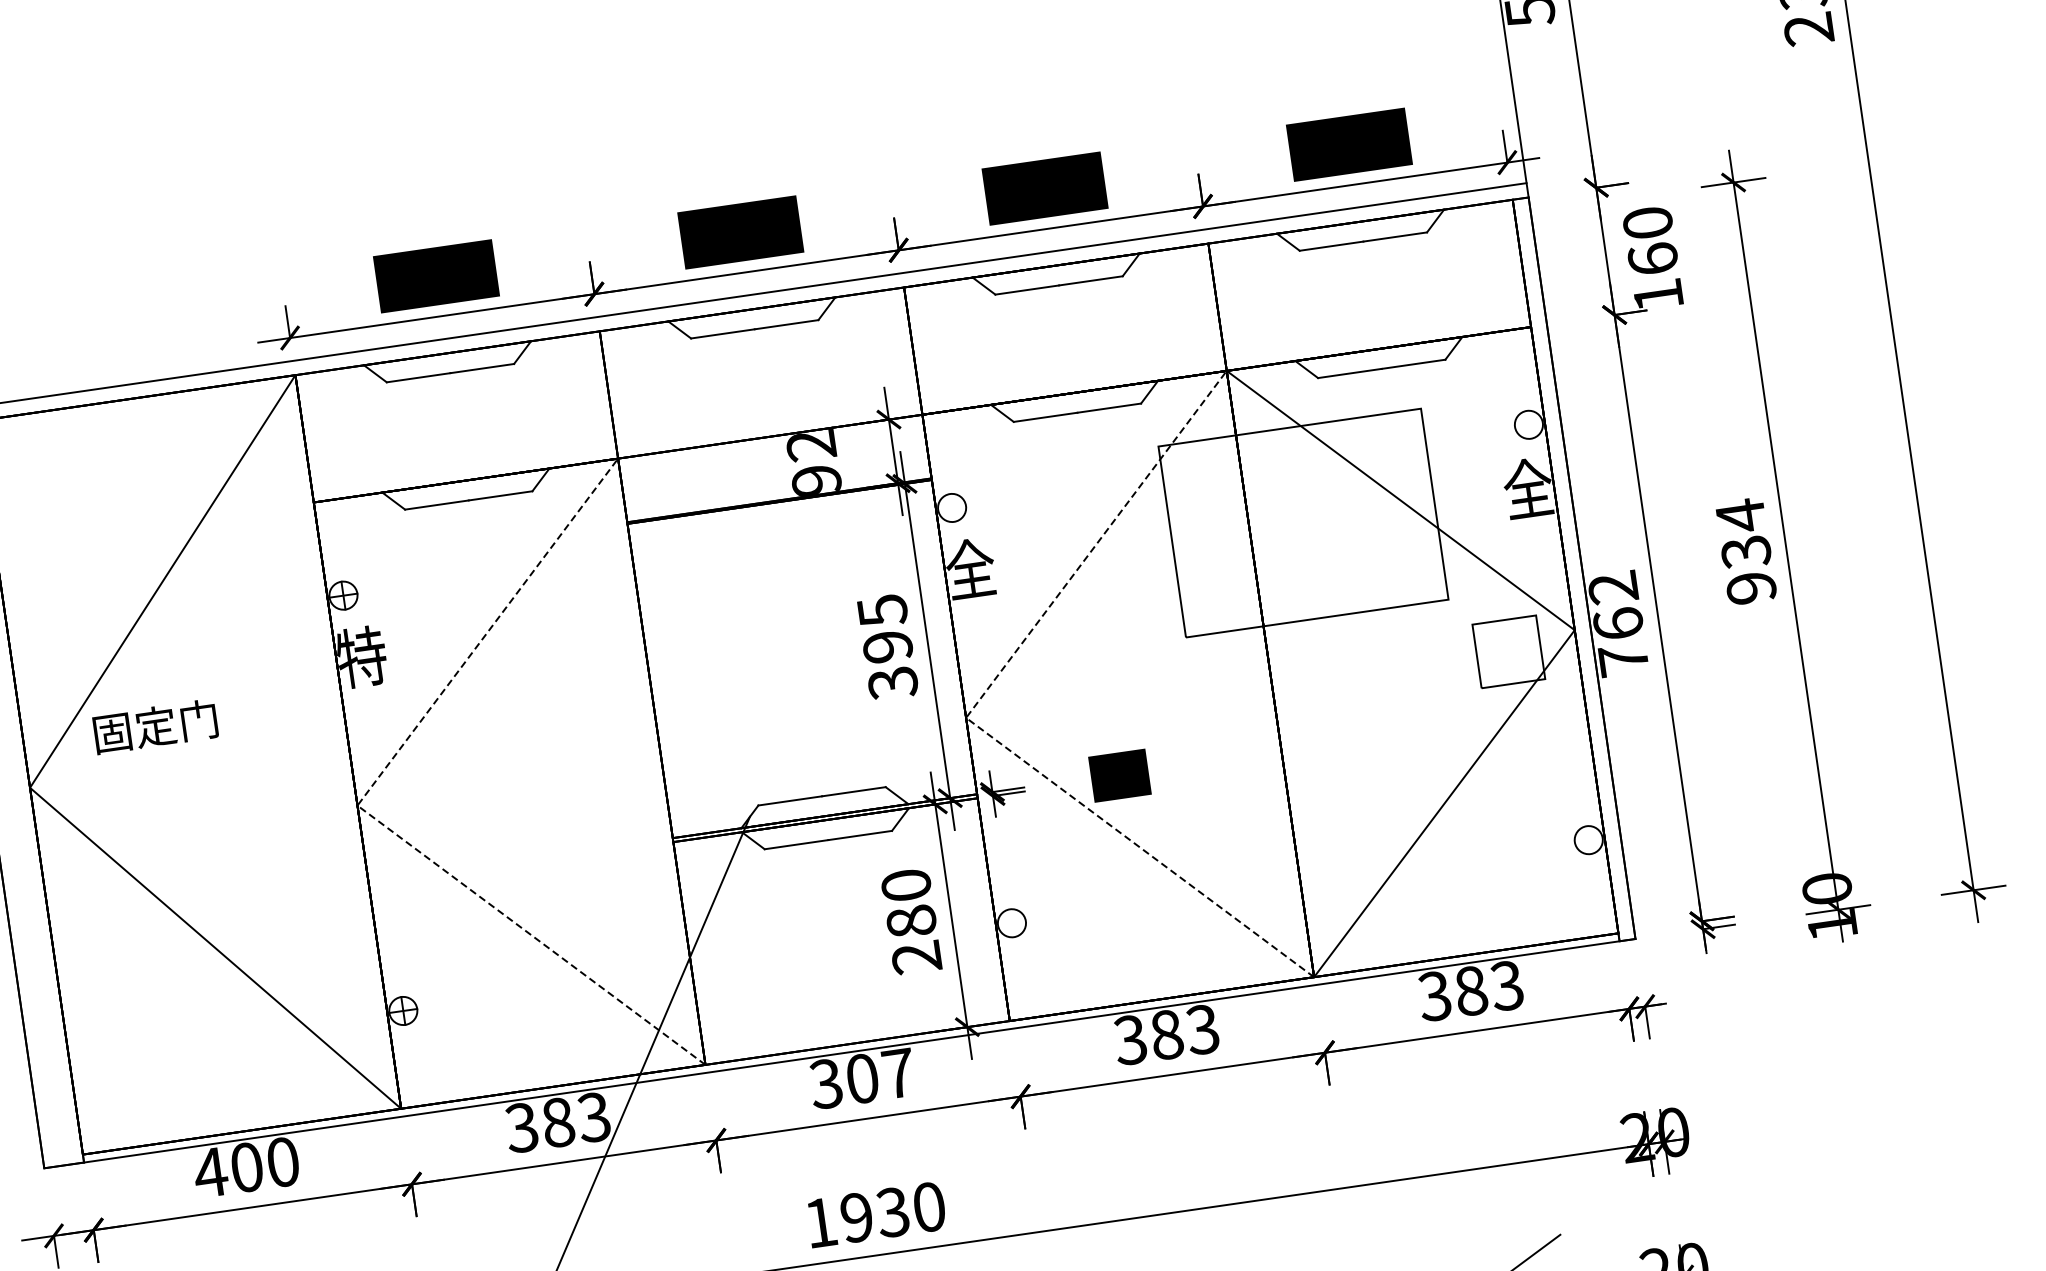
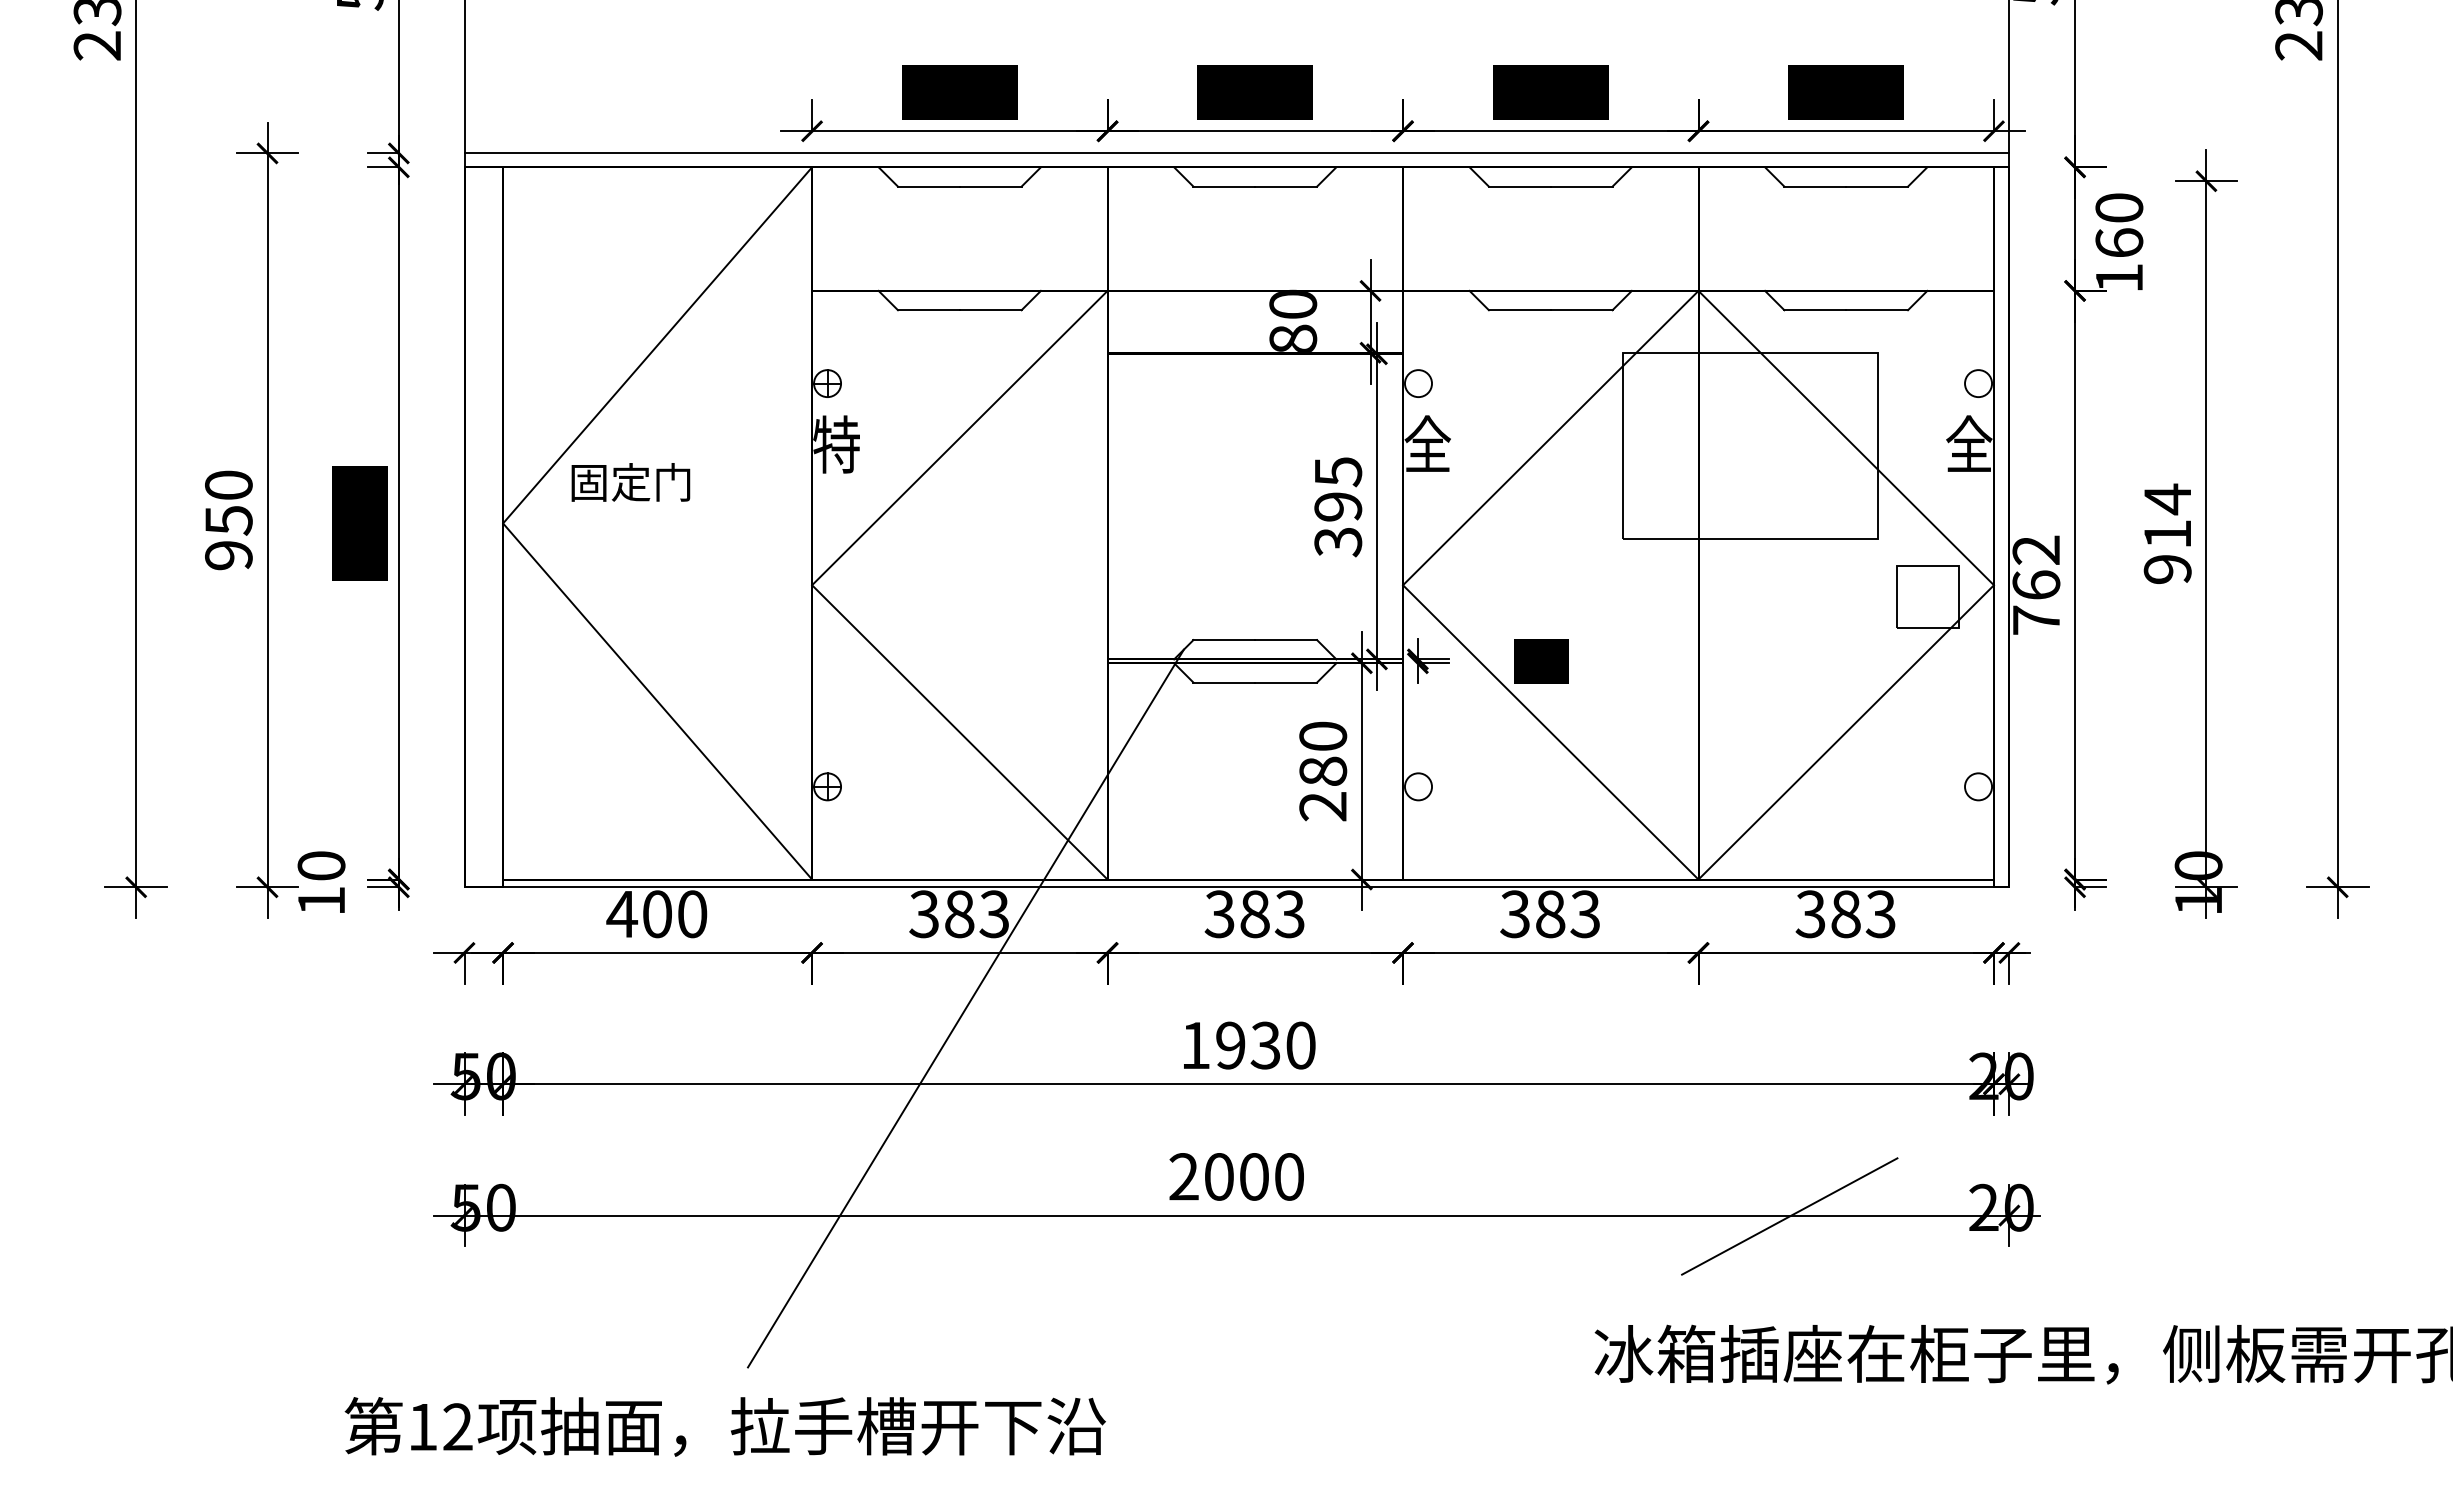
text: (814, 461) -> (1293, 320), 92 -> 80
text: (1745, 552) -> (2167, 534), 934 -> 914
line: (966, 718) -> (1403, 585), dashed -> solid
line: (357, 805) -> (812, 585), dashed -> solid
text: (880, 1076) -> (1272, 914), 307 -> 383

